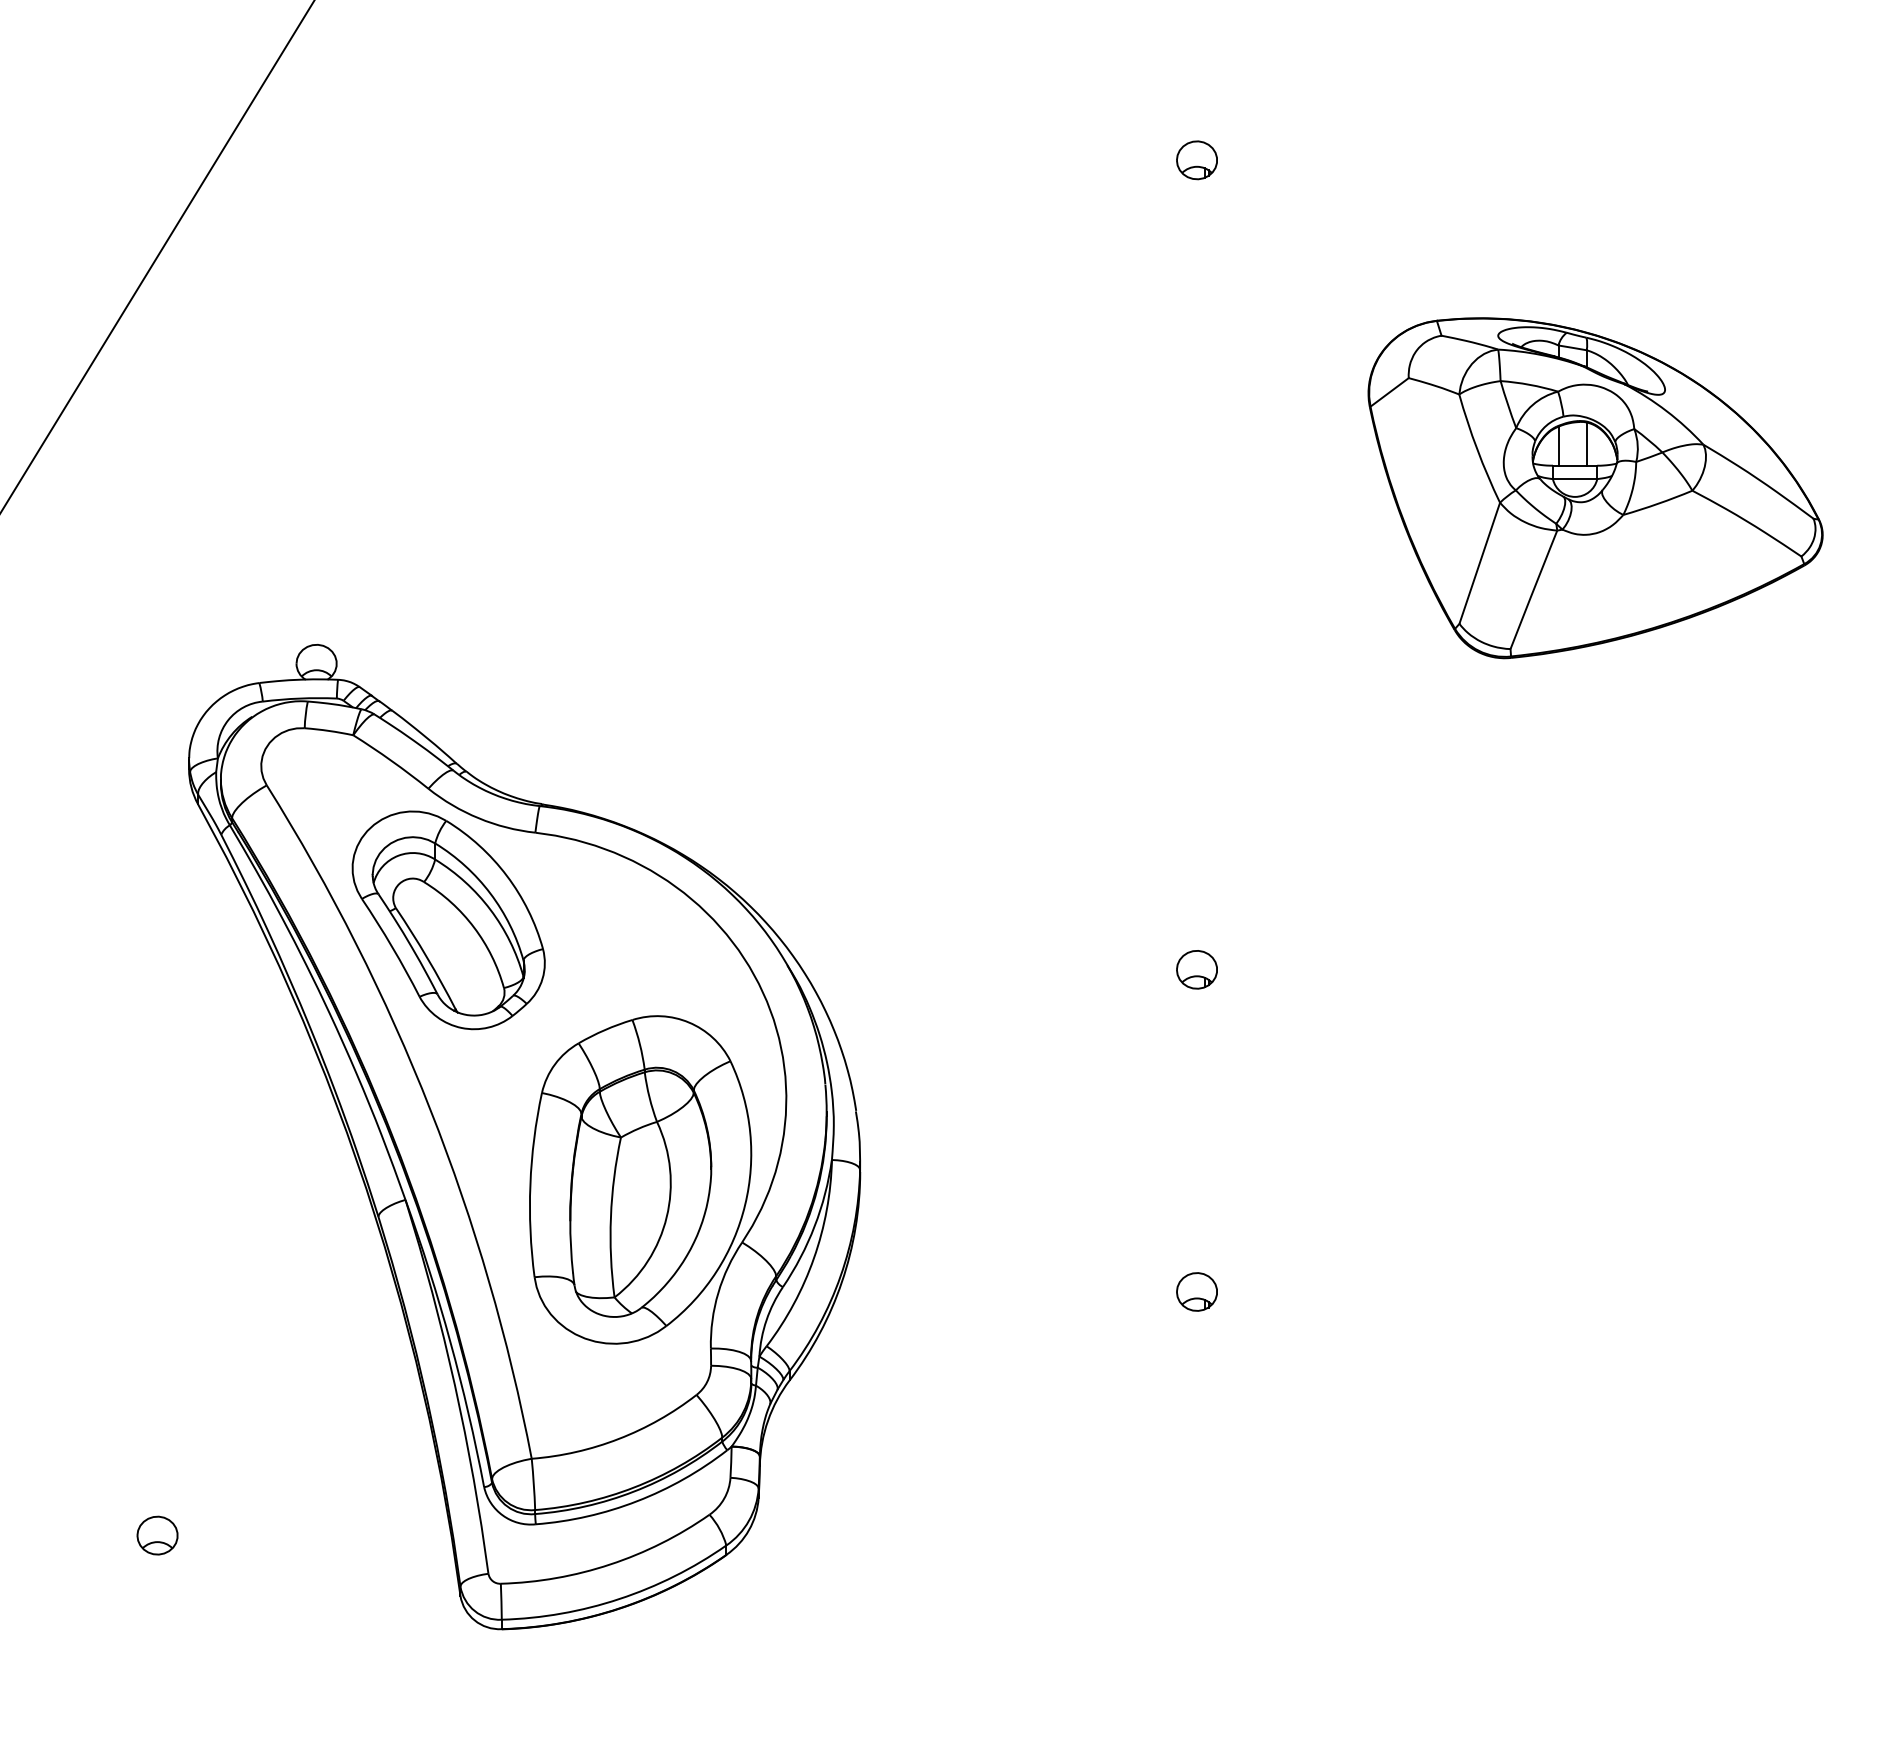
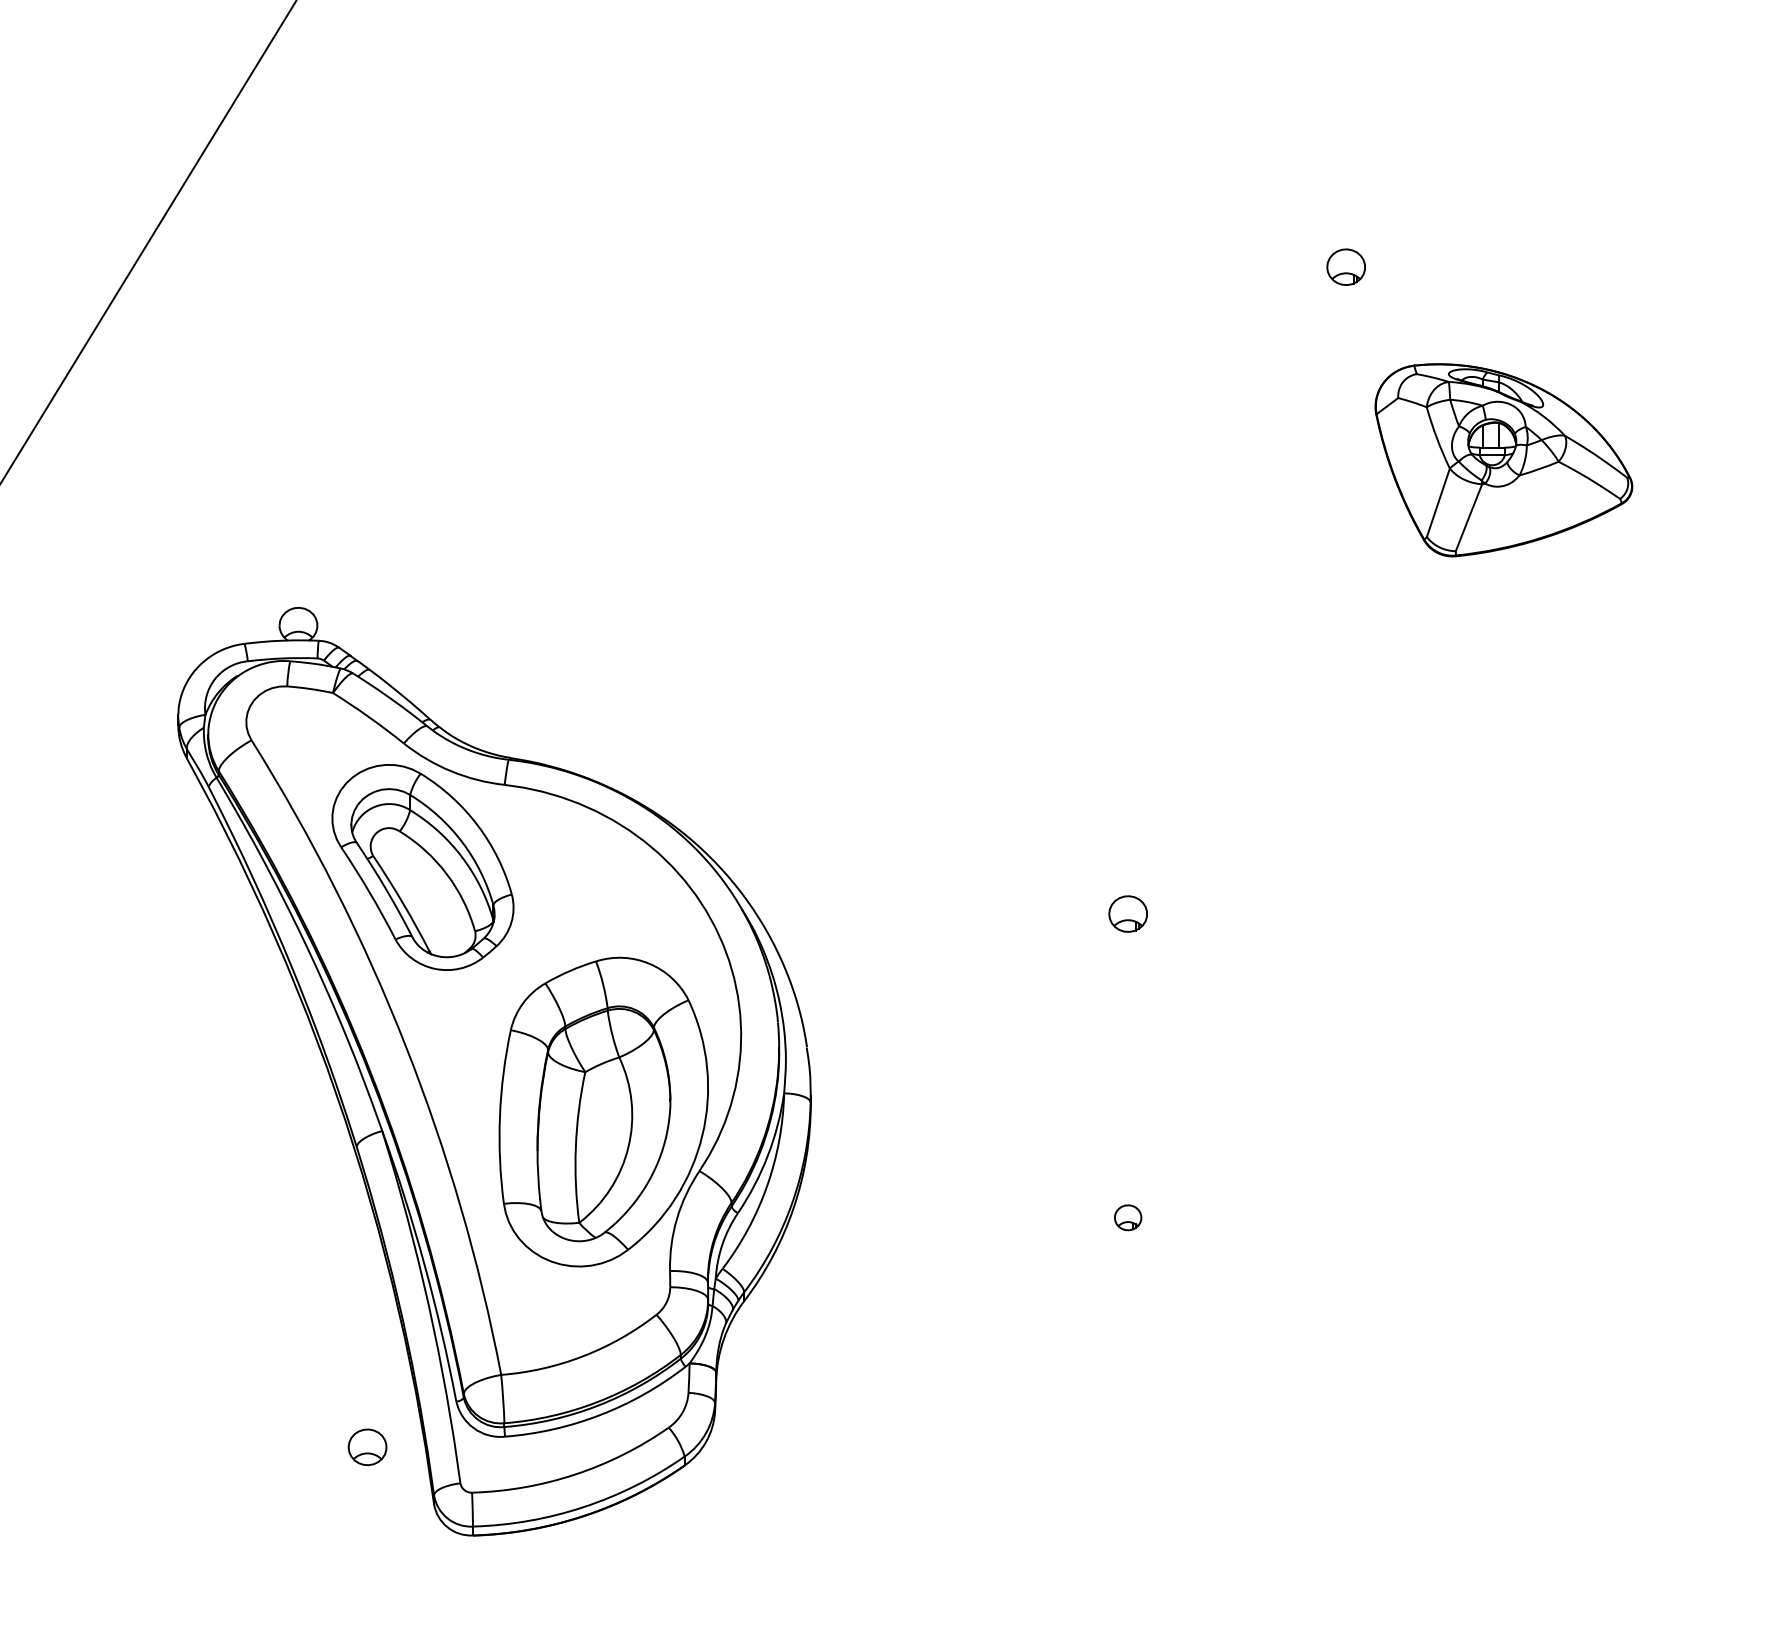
part: (1196, 159) -> (1345, 266), moved
part: (1595, 488) -> (1503, 460), size x0.6
part: (1196, 1291) -> (1127, 1217), size x0.7
part: (157, 1535) -> (367, 1447), moved

